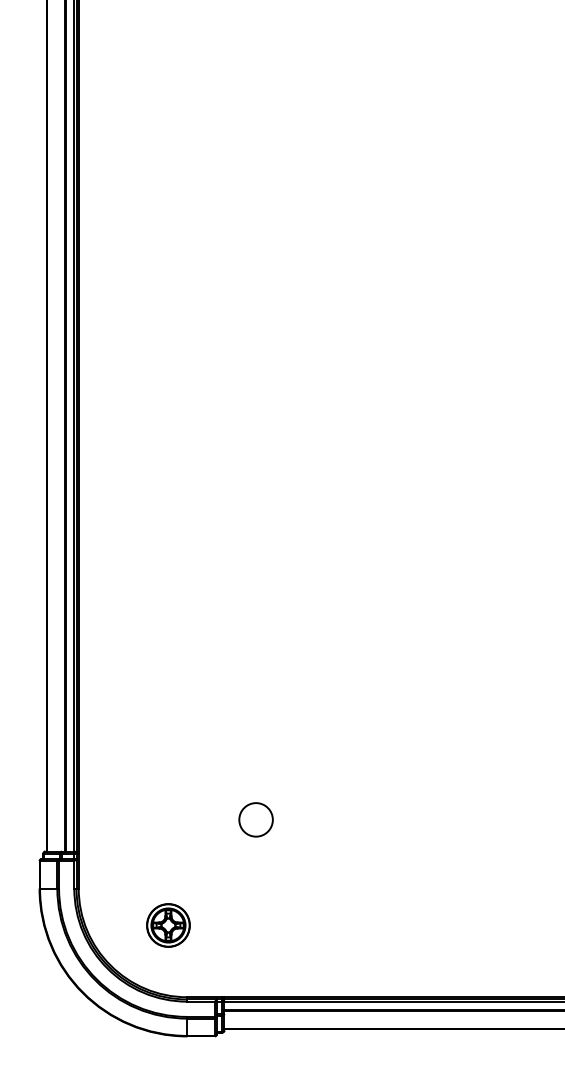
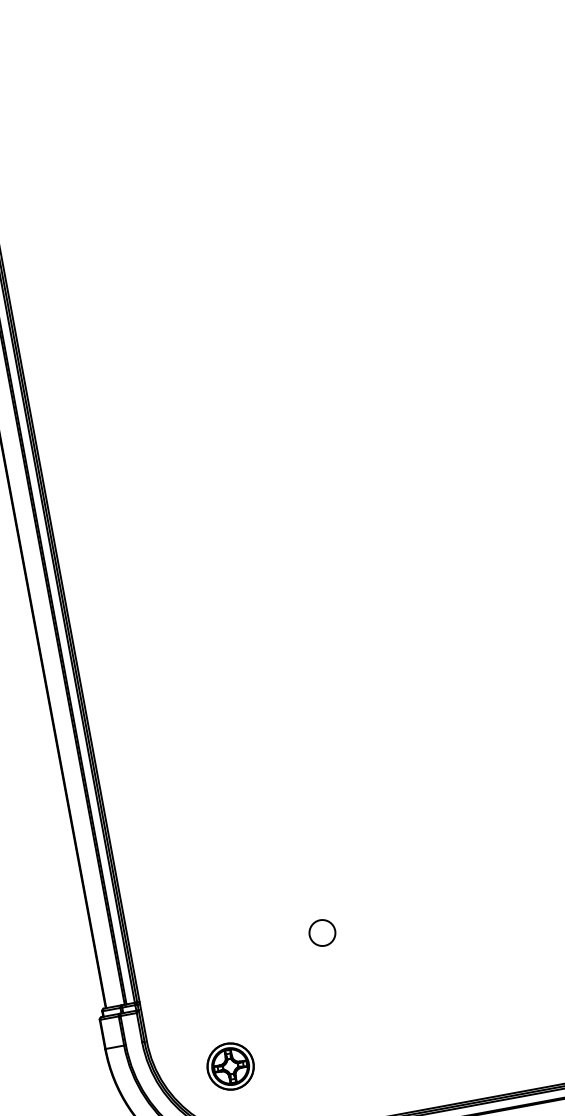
circle: (256, 819) -> (322, 932), size x0.71
part: (168, 925) -> (230, 1066), moved

